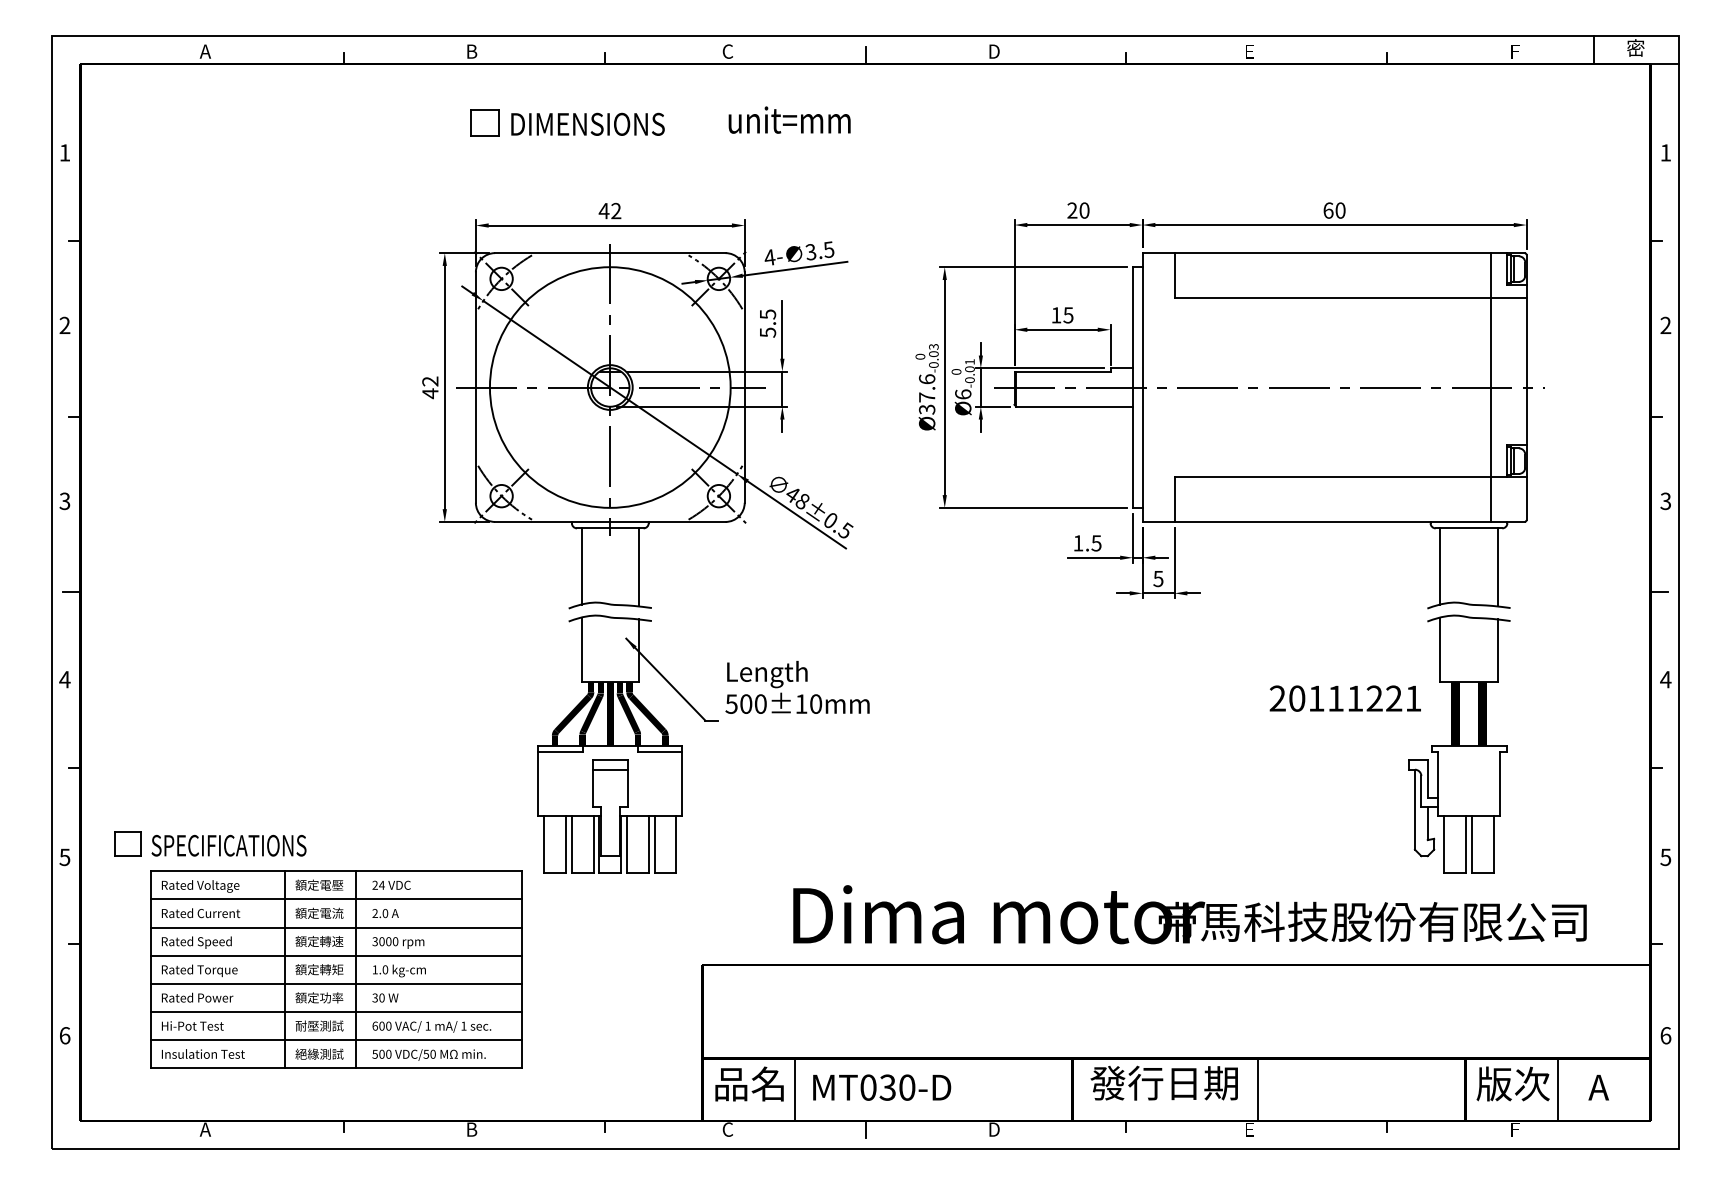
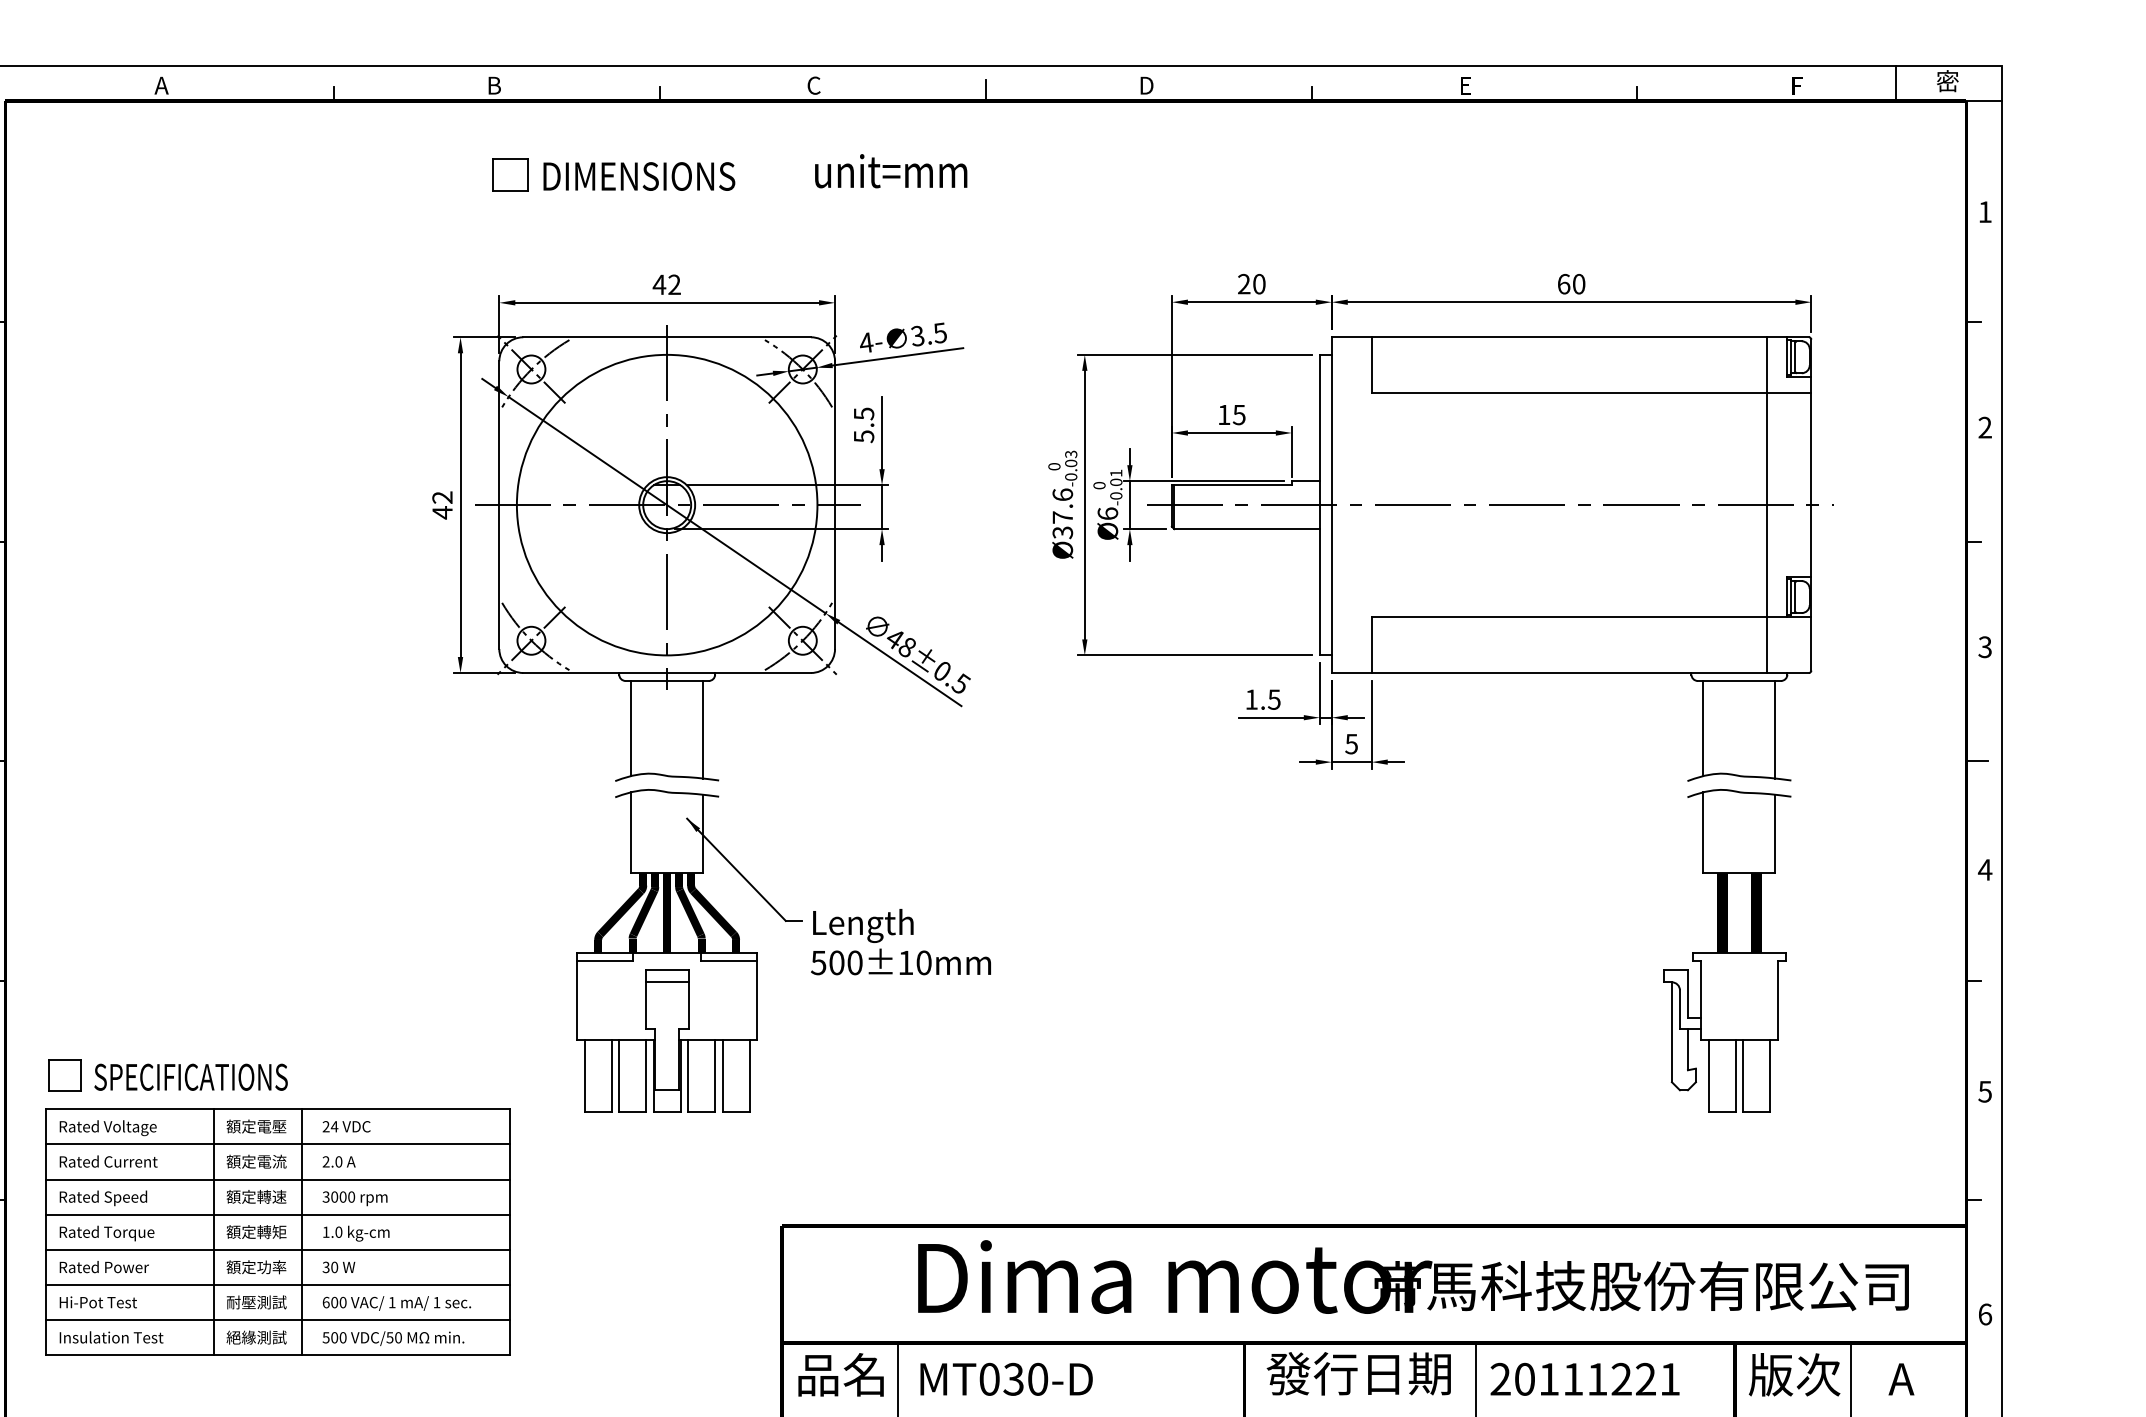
text: (797, 687) -> (900, 942), moved
text: (1344, 698) -> (1583, 1379), moved
text: (1189, 914) -> (1412, 1276), moved
part: (336, 969) -> (277, 1231), moved

